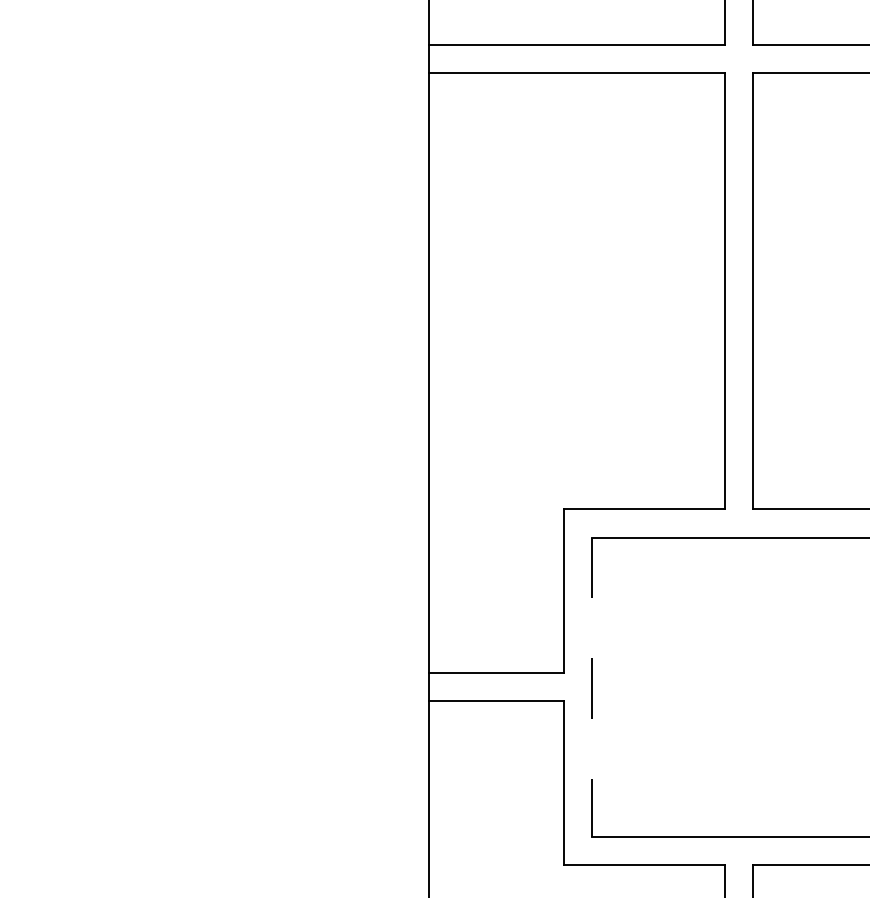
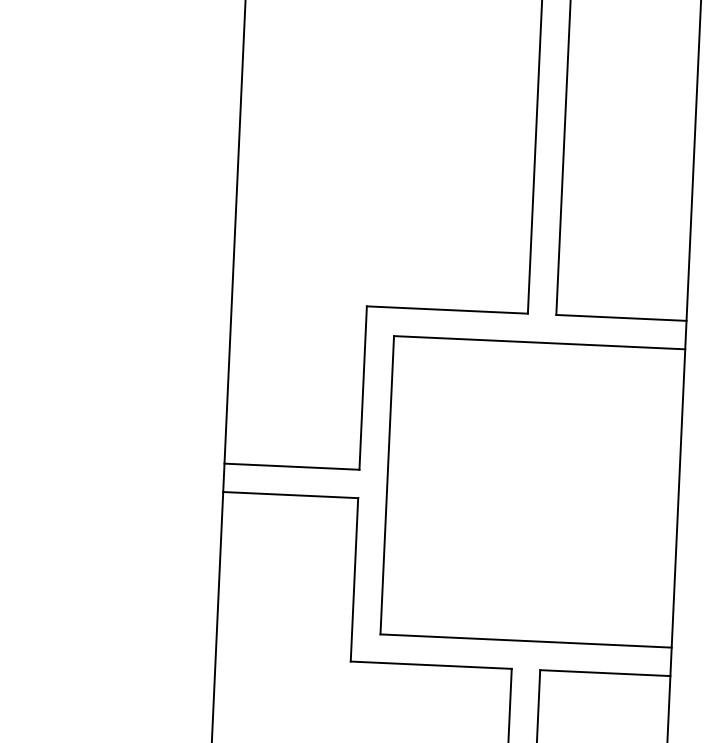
line: (592, 687) -> (387, 485), dashed -> solid

